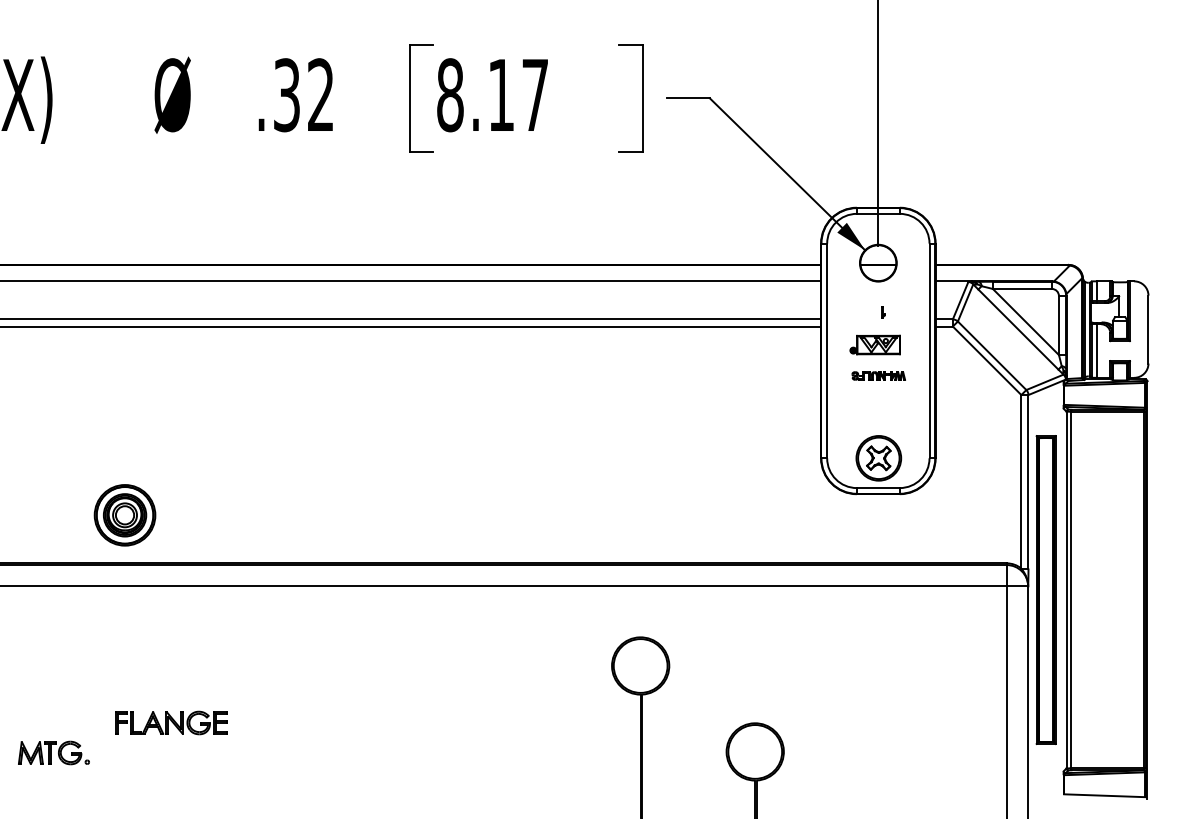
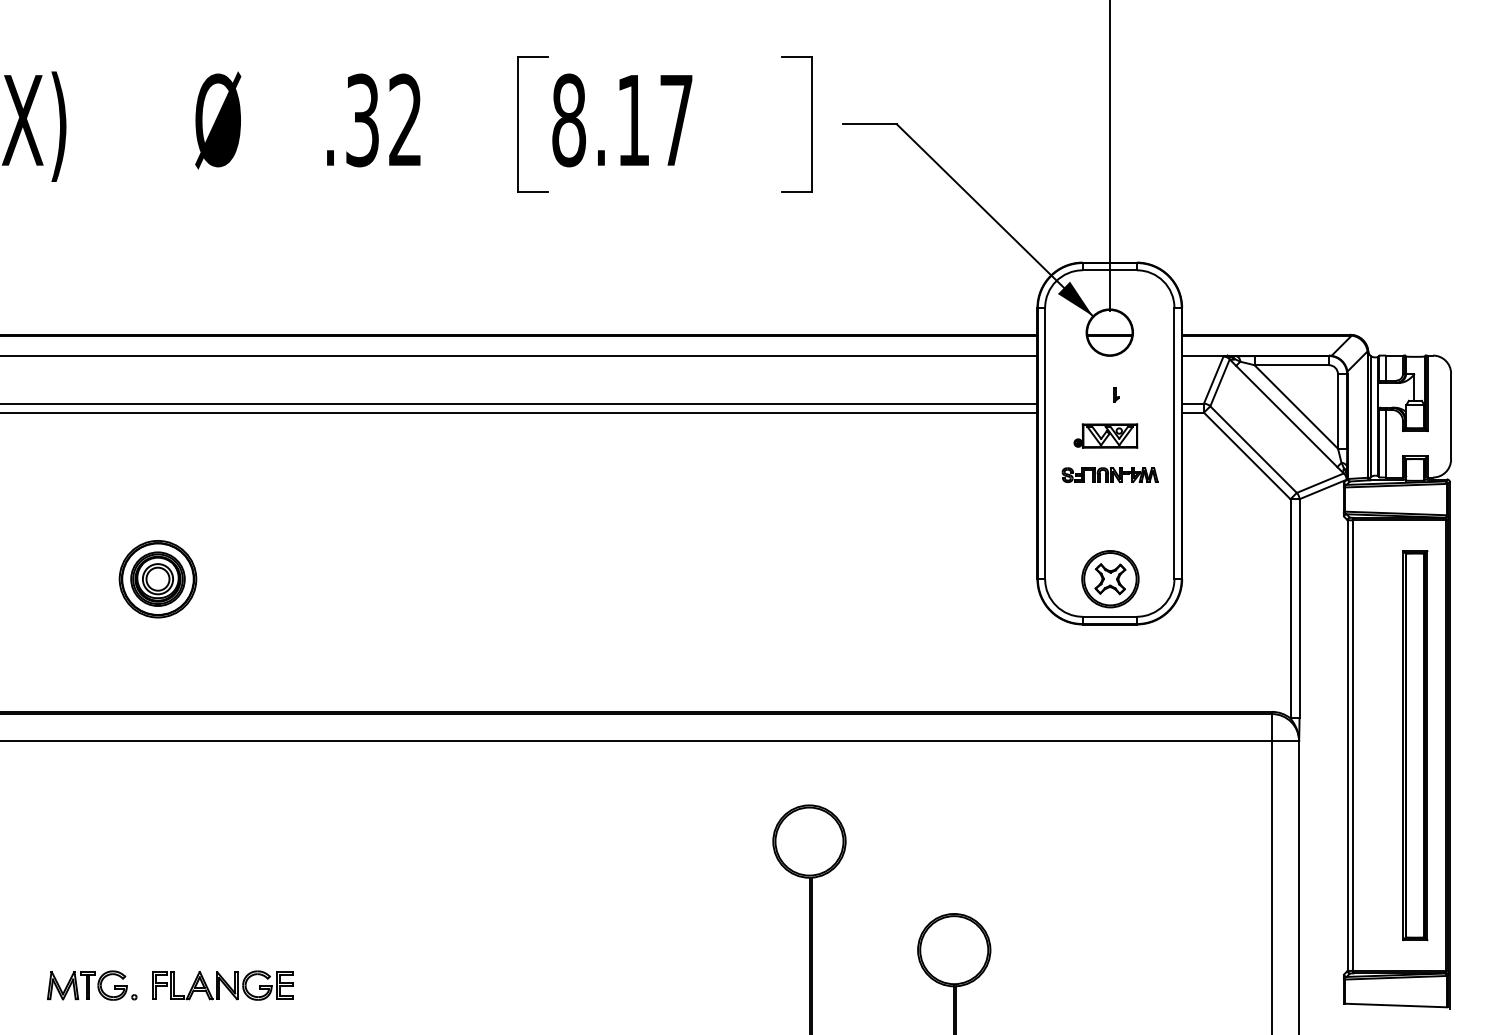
part: (878, 375) -> (1109, 474), size x1.43
part: (124, 515) -> (157, 579), moved
part: (1045, 589) -> (1414, 744), moved
part: (171, 722) -> (223, 984), moved
part: (53, 752) -> (91, 984), moved

